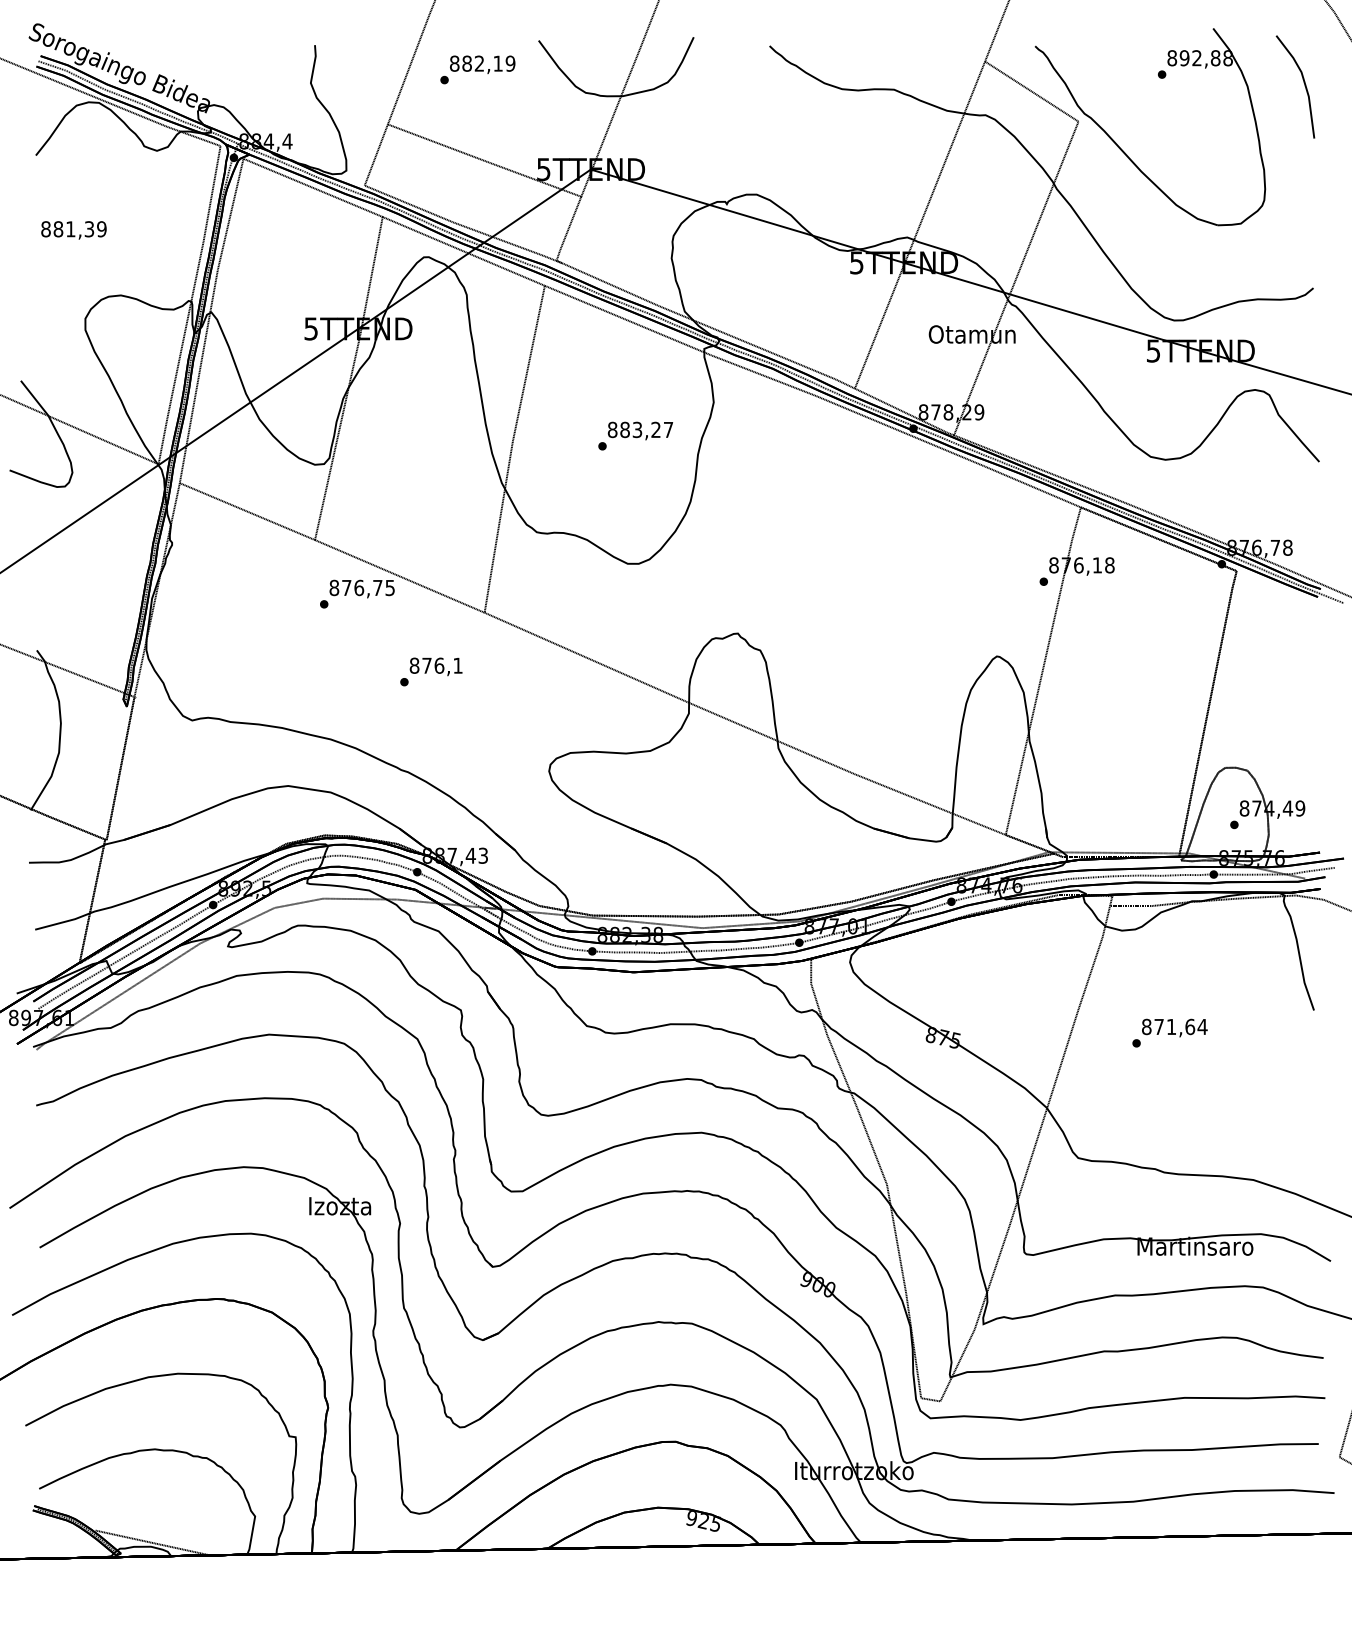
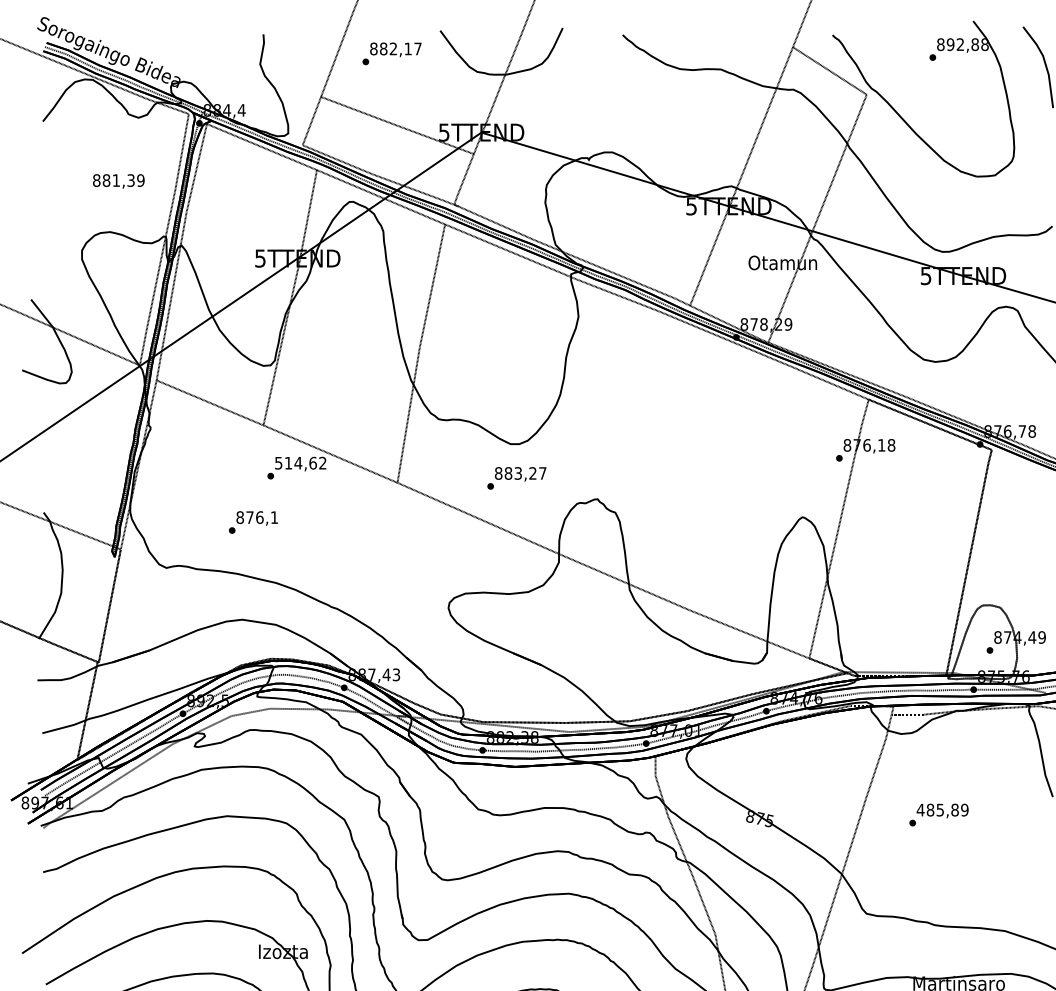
text: (510, 63) -> (417, 48), 882,19 -> 882,17
text: (73, 230) -> (118, 181), moved
text: (635, 435) -> (516, 477), moved
text: (361, 587) -> (300, 462), 876,75 -> 514,62
text: (431, 671) -> (253, 522), moved
text: (1174, 1026) -> (942, 809), 871,64 -> 485,89

